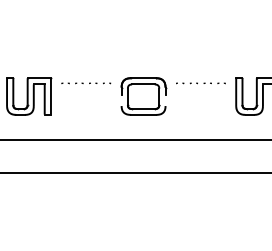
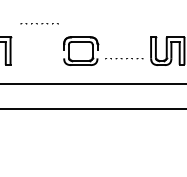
part: (86, 83) -> (39, 23), moved
part: (200, 83) -> (124, 58), moved

